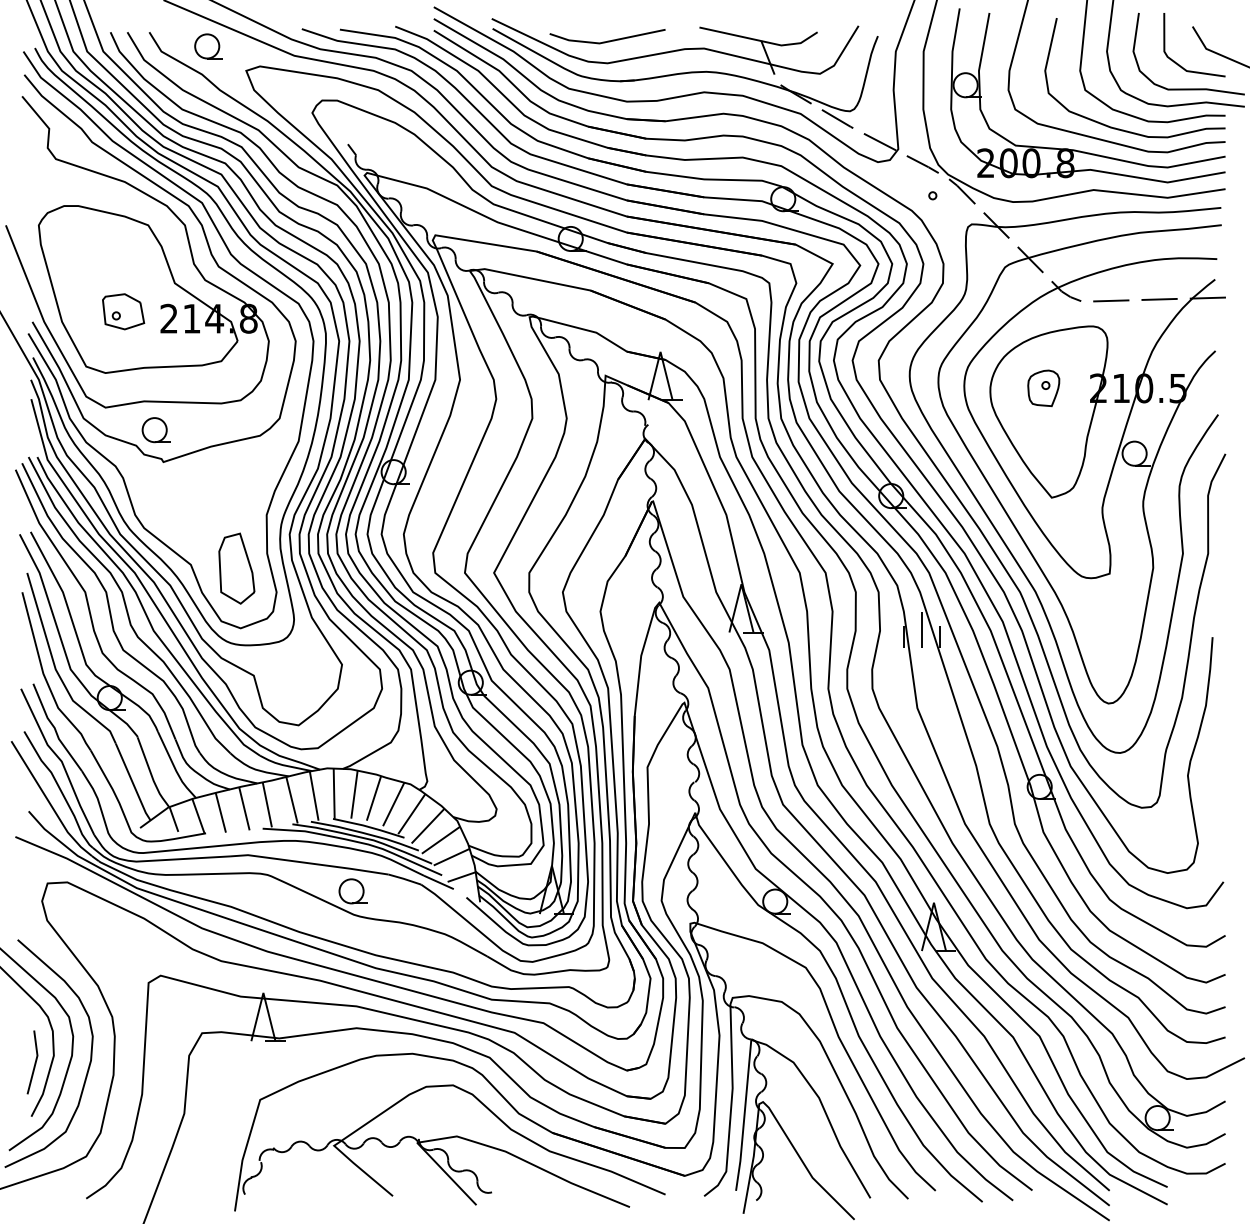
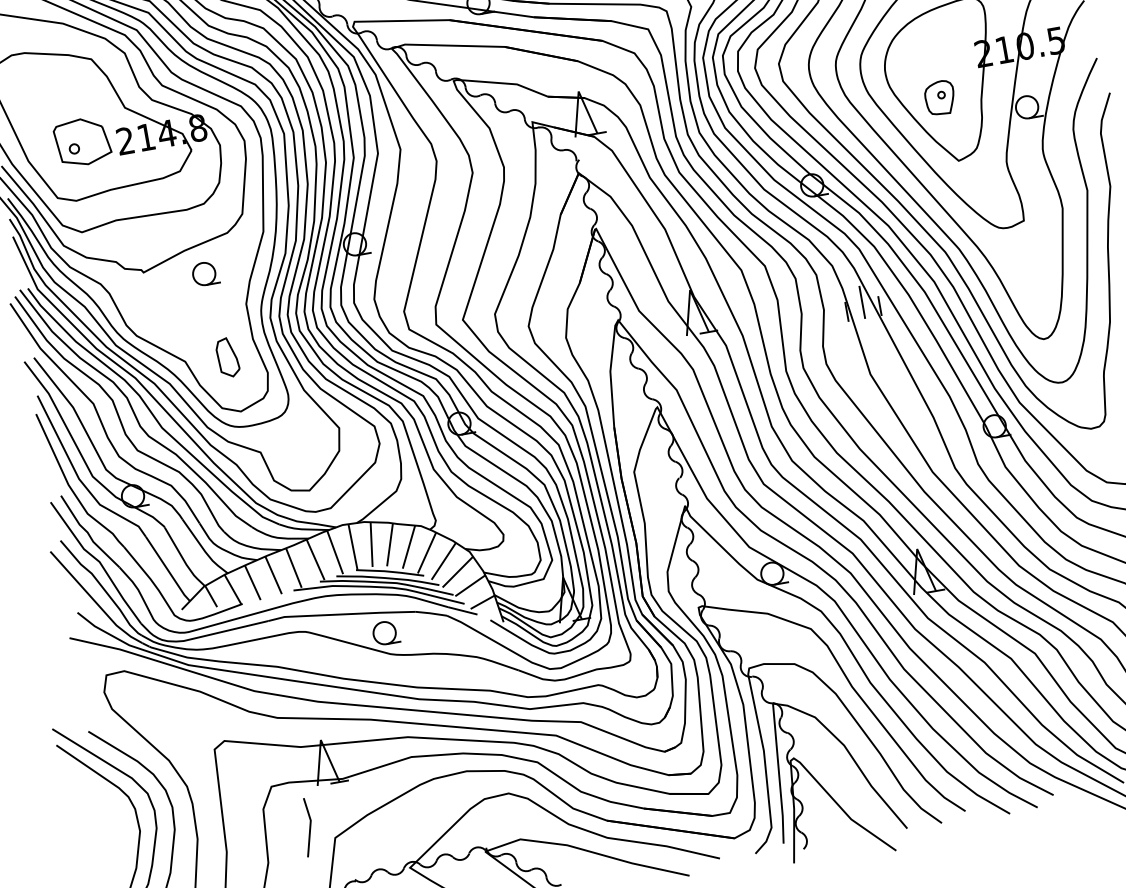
part: (123, 311) -> (82, 141), size x1.4
part: (1043, 388) -> (939, 98), moved
part: (155, 430) -> (205, 274), moved
part: (236, 568) -> (227, 357), size x0.6
line: (34, 1062) -> (309, 827), moved

